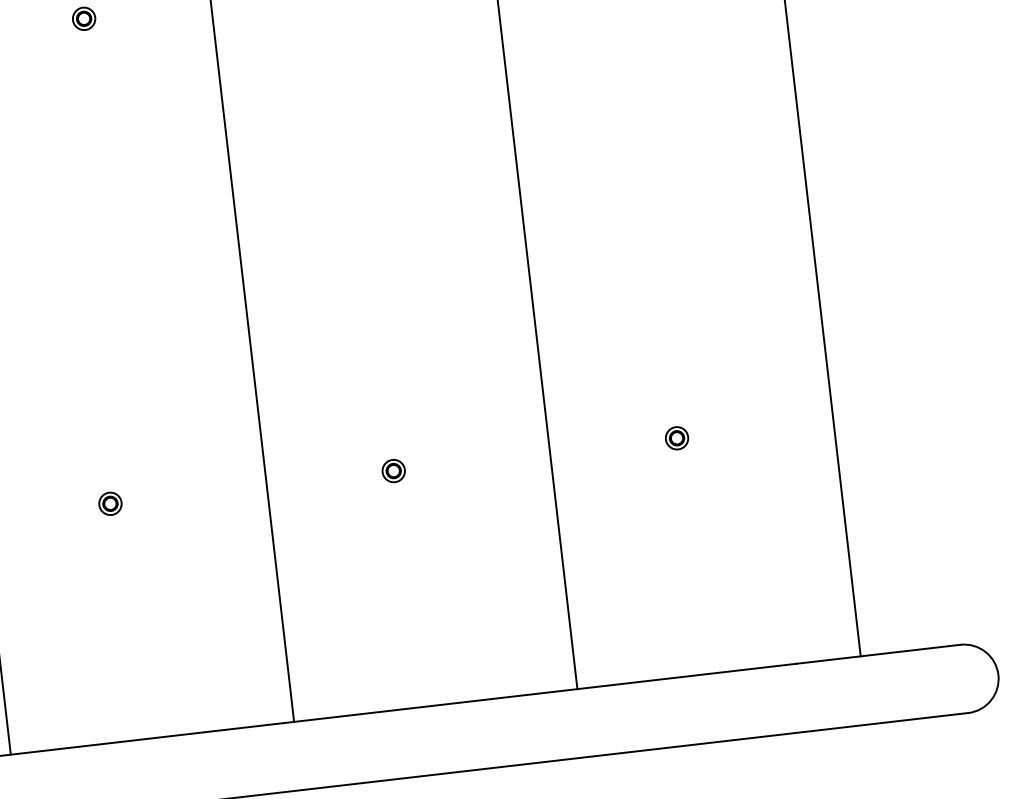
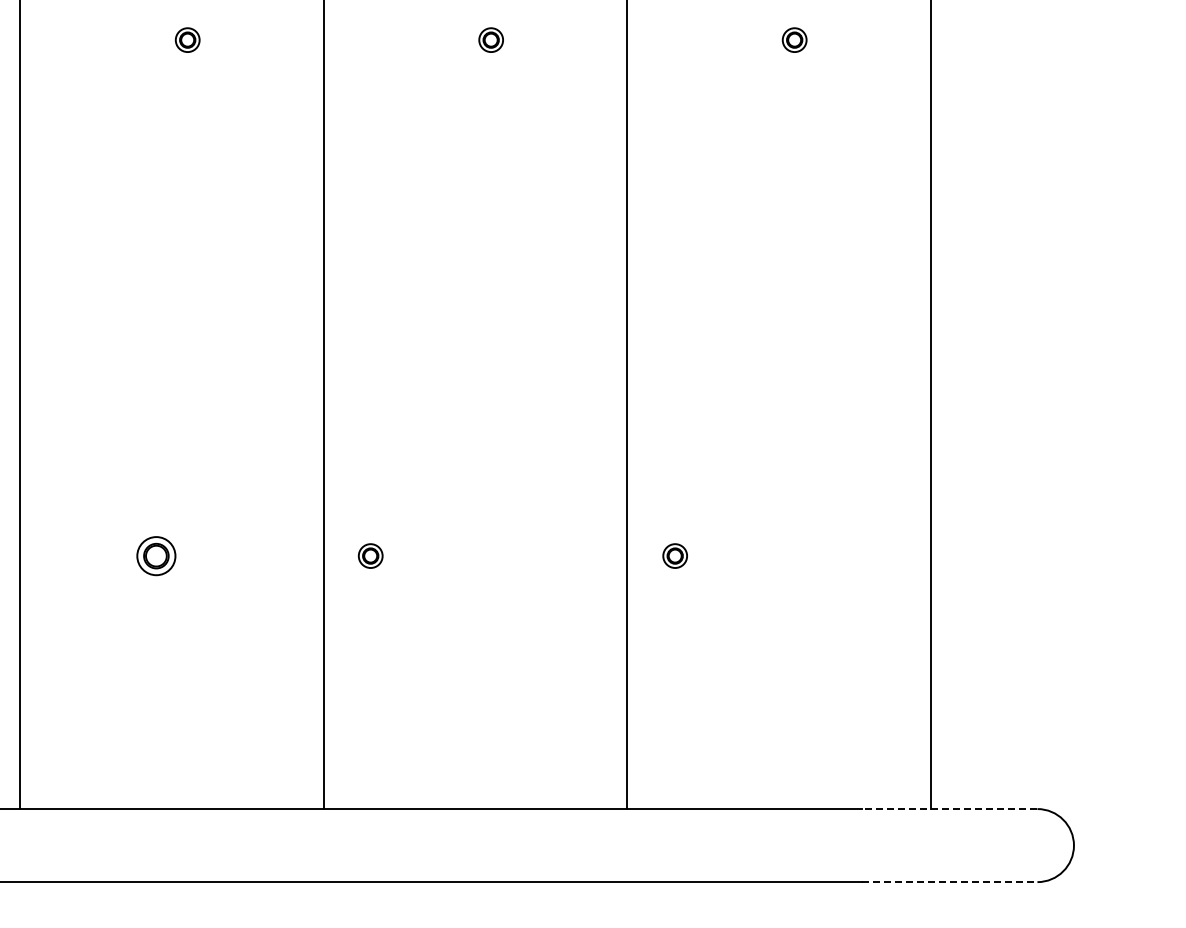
part: (676, 437) -> (674, 555), moved
part: (393, 470) -> (370, 555), moved
part: (109, 503) -> (155, 555), size x1.6
line: (878, 654) -> (949, 809), solid -> dashed
line: (886, 722) -> (949, 882), solid -> dashed

